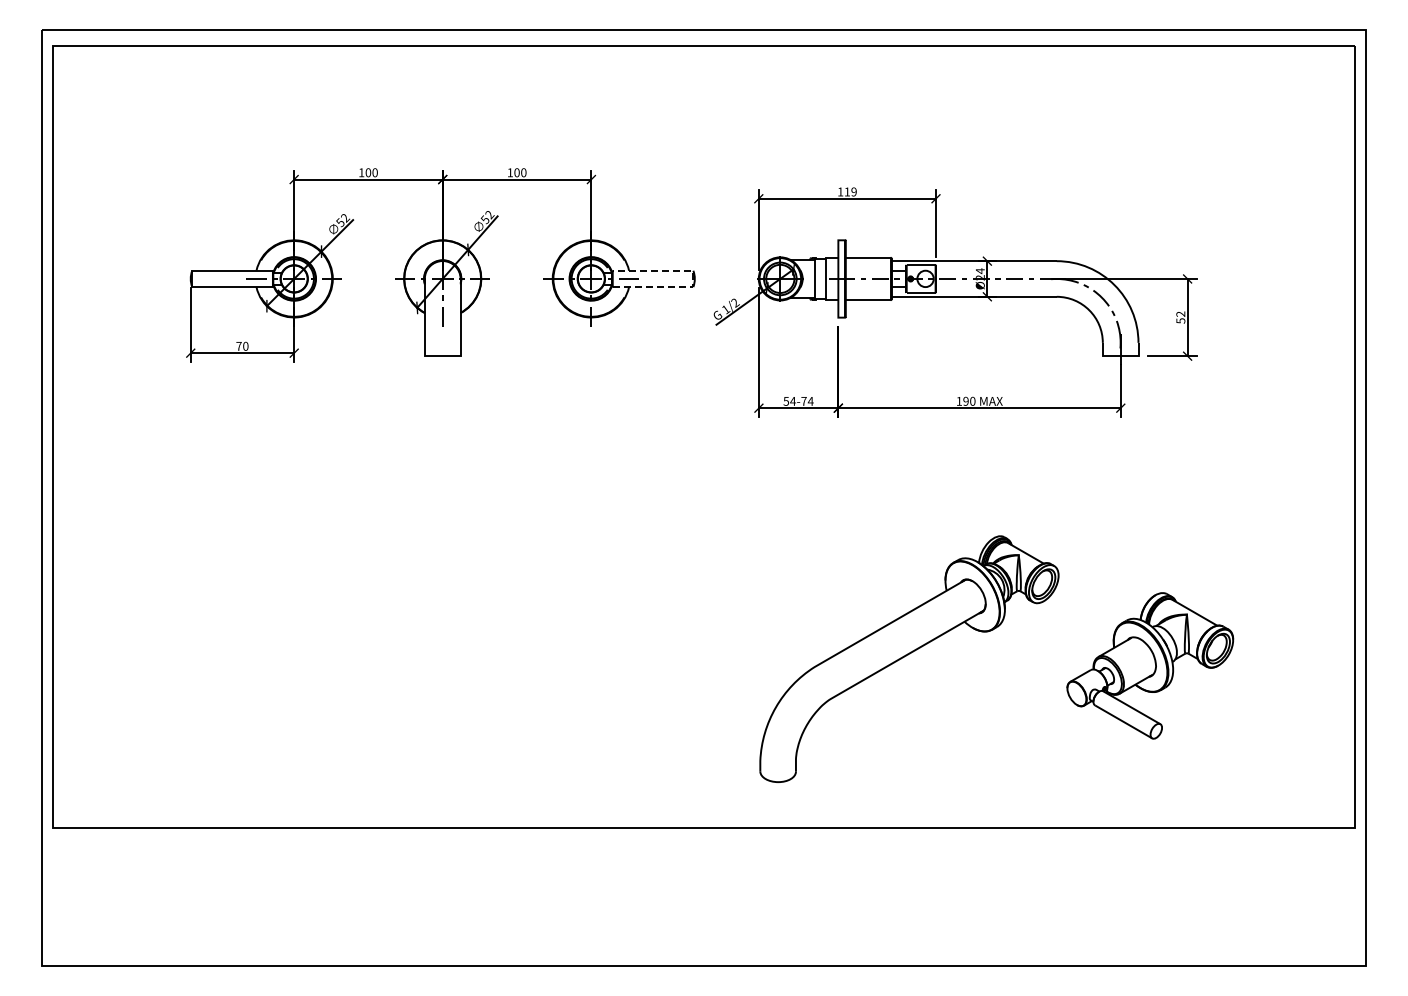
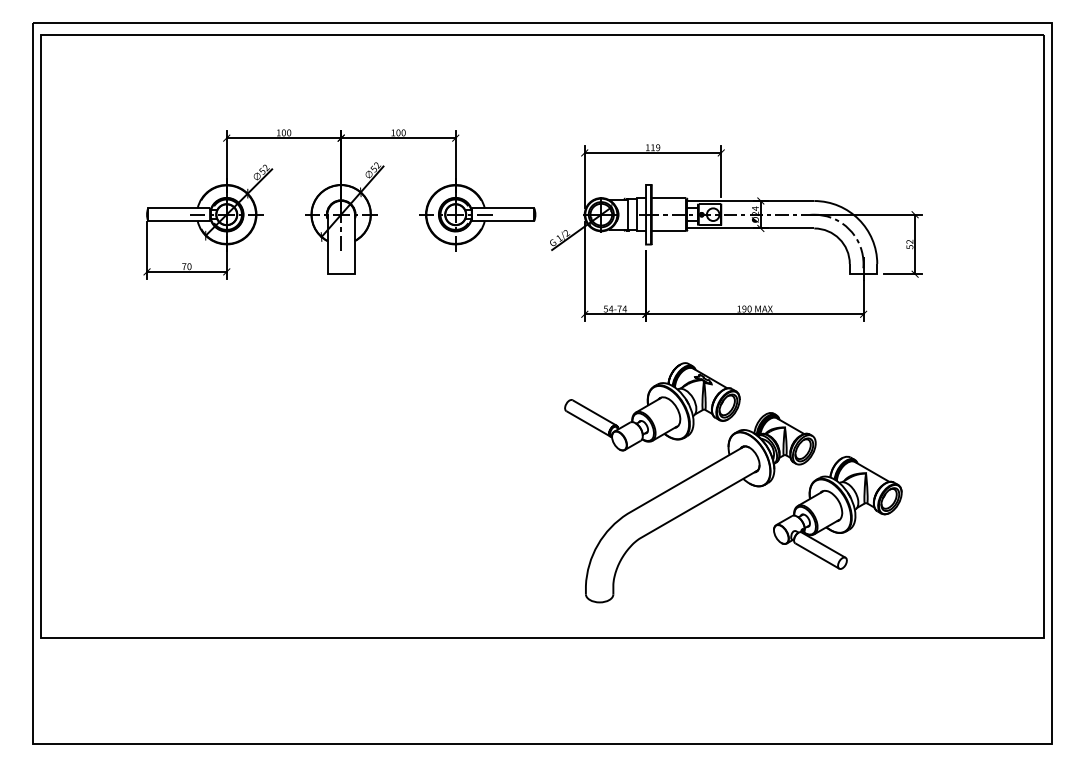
line: (693, 278) -> (534, 214), dashed -> solid
part: (846, 527) -> (652, 406), added
part: (1150, 665) -> (837, 512), moved

